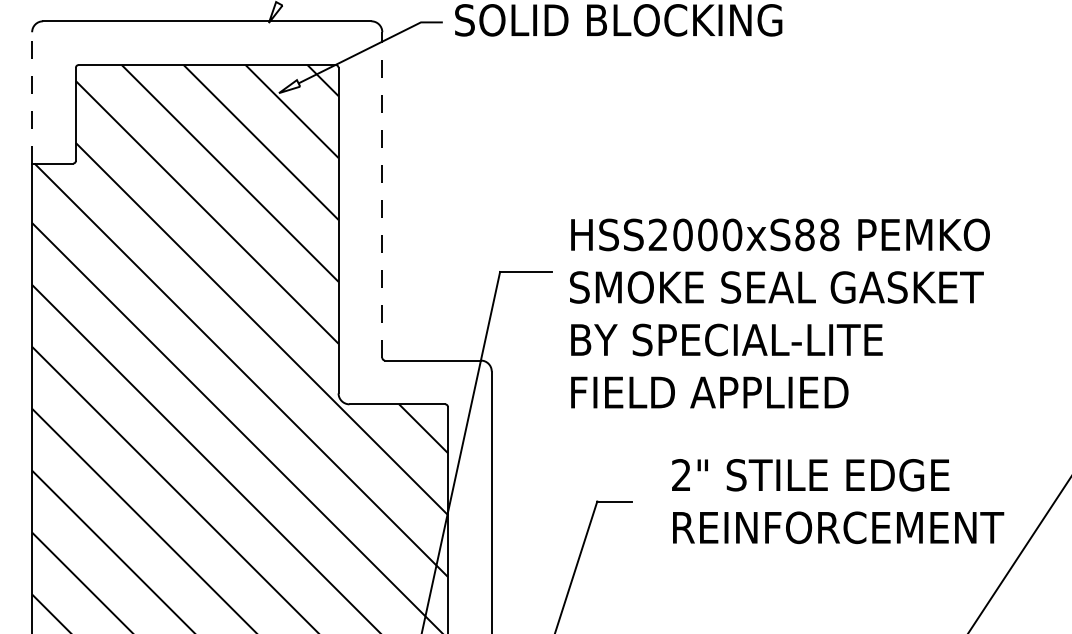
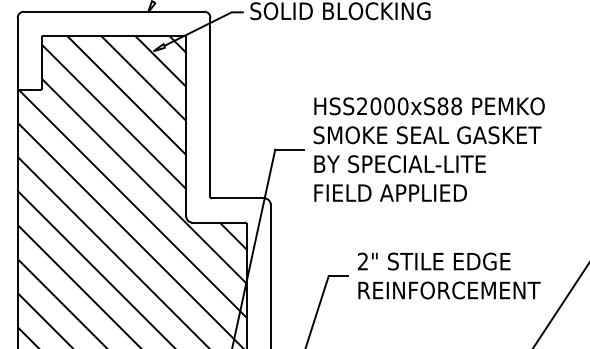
line: (31, 97) -> (17, 53), dashed -> solid
line: (382, 195) -> (210, 107), dashed -> solid
text: (778, 313) -> (428, 149), moved
text: (836, 500) -> (448, 275), moved

